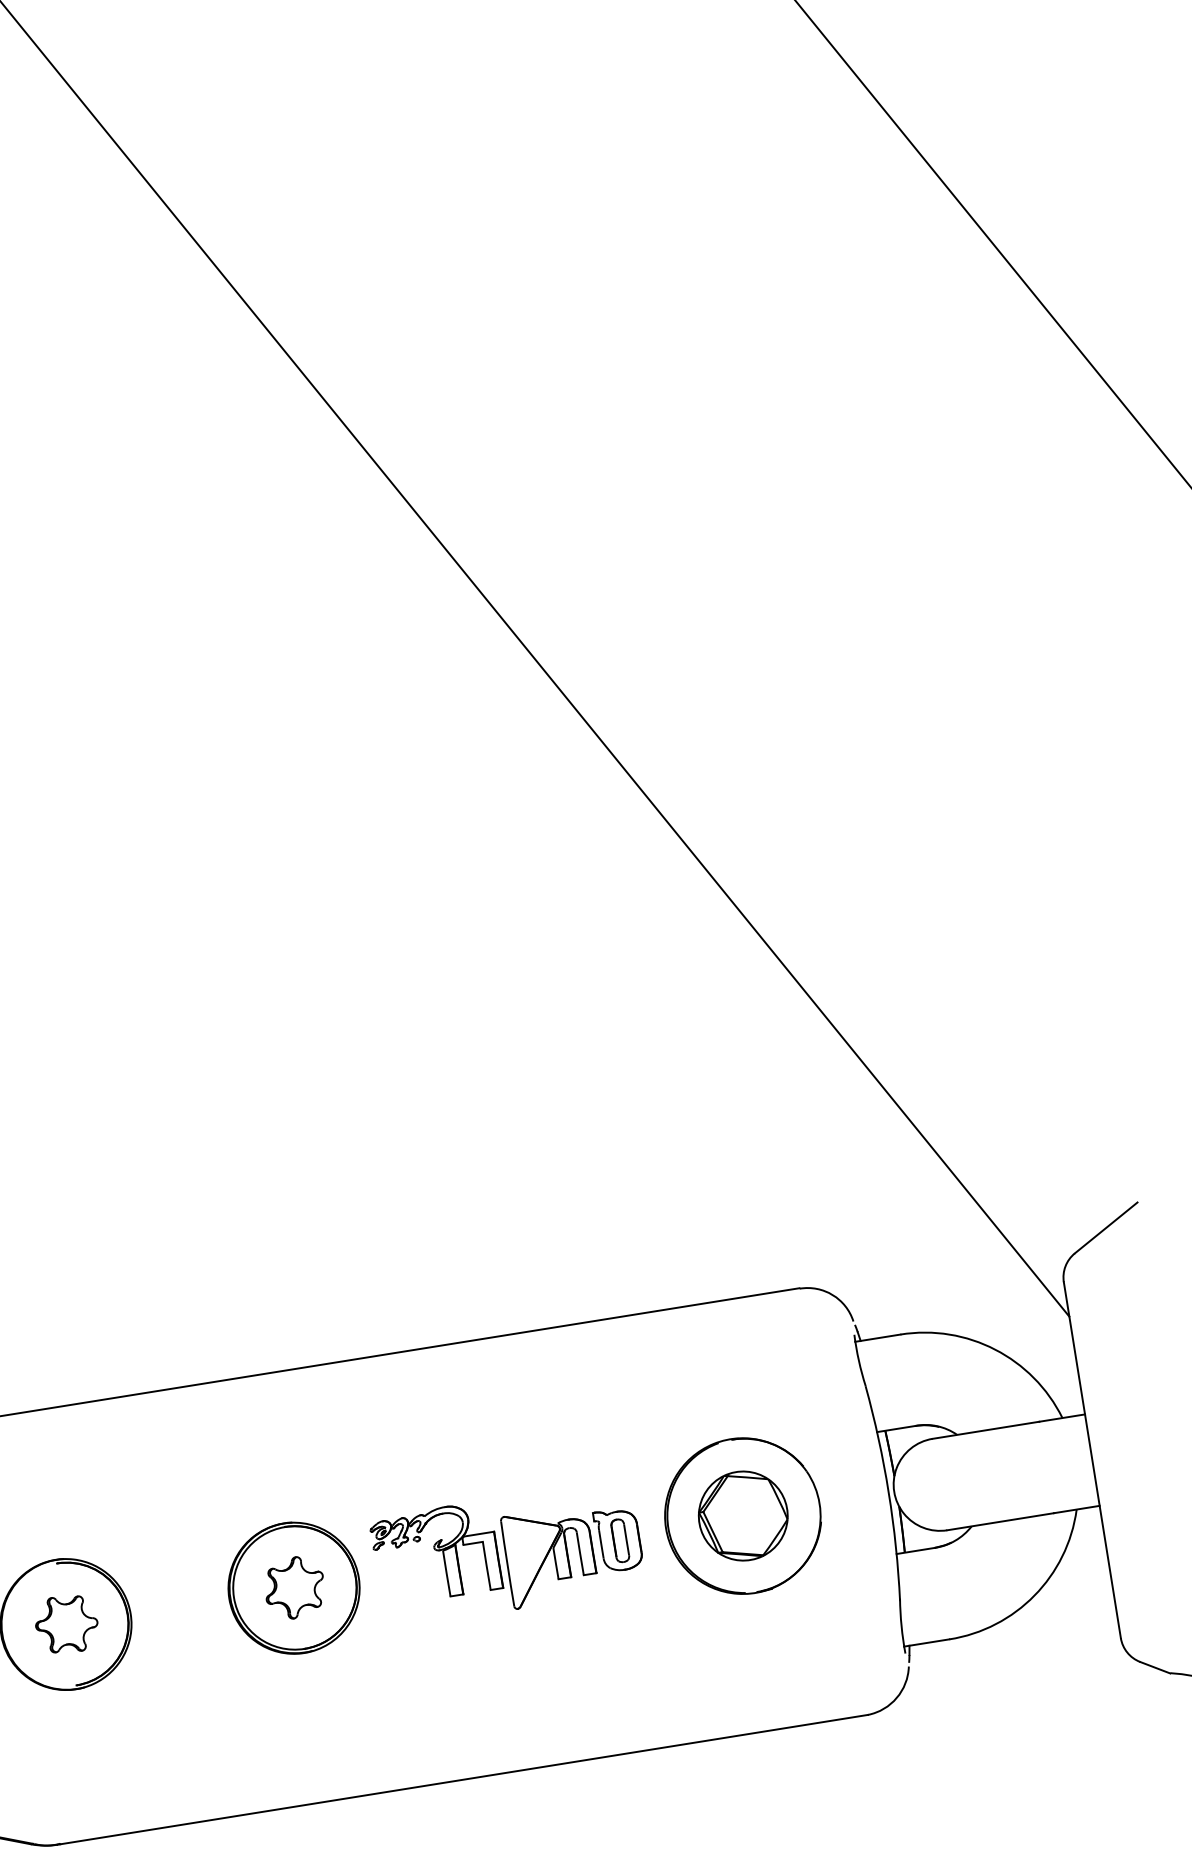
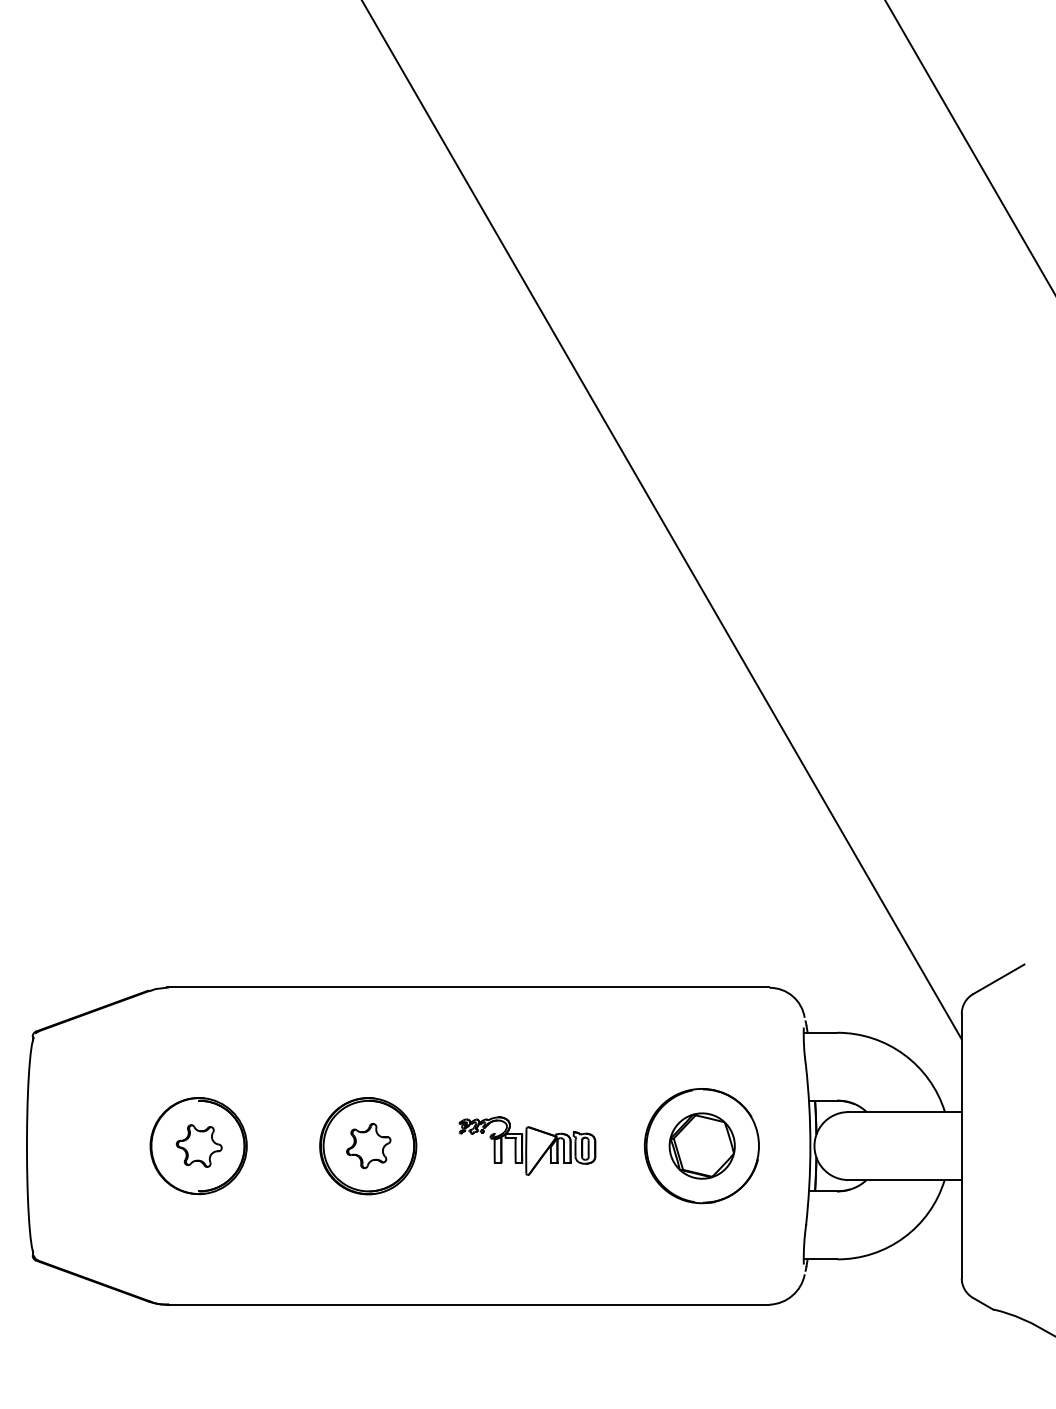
part: (508, 1554) -> (527, 1146), size x0.7

